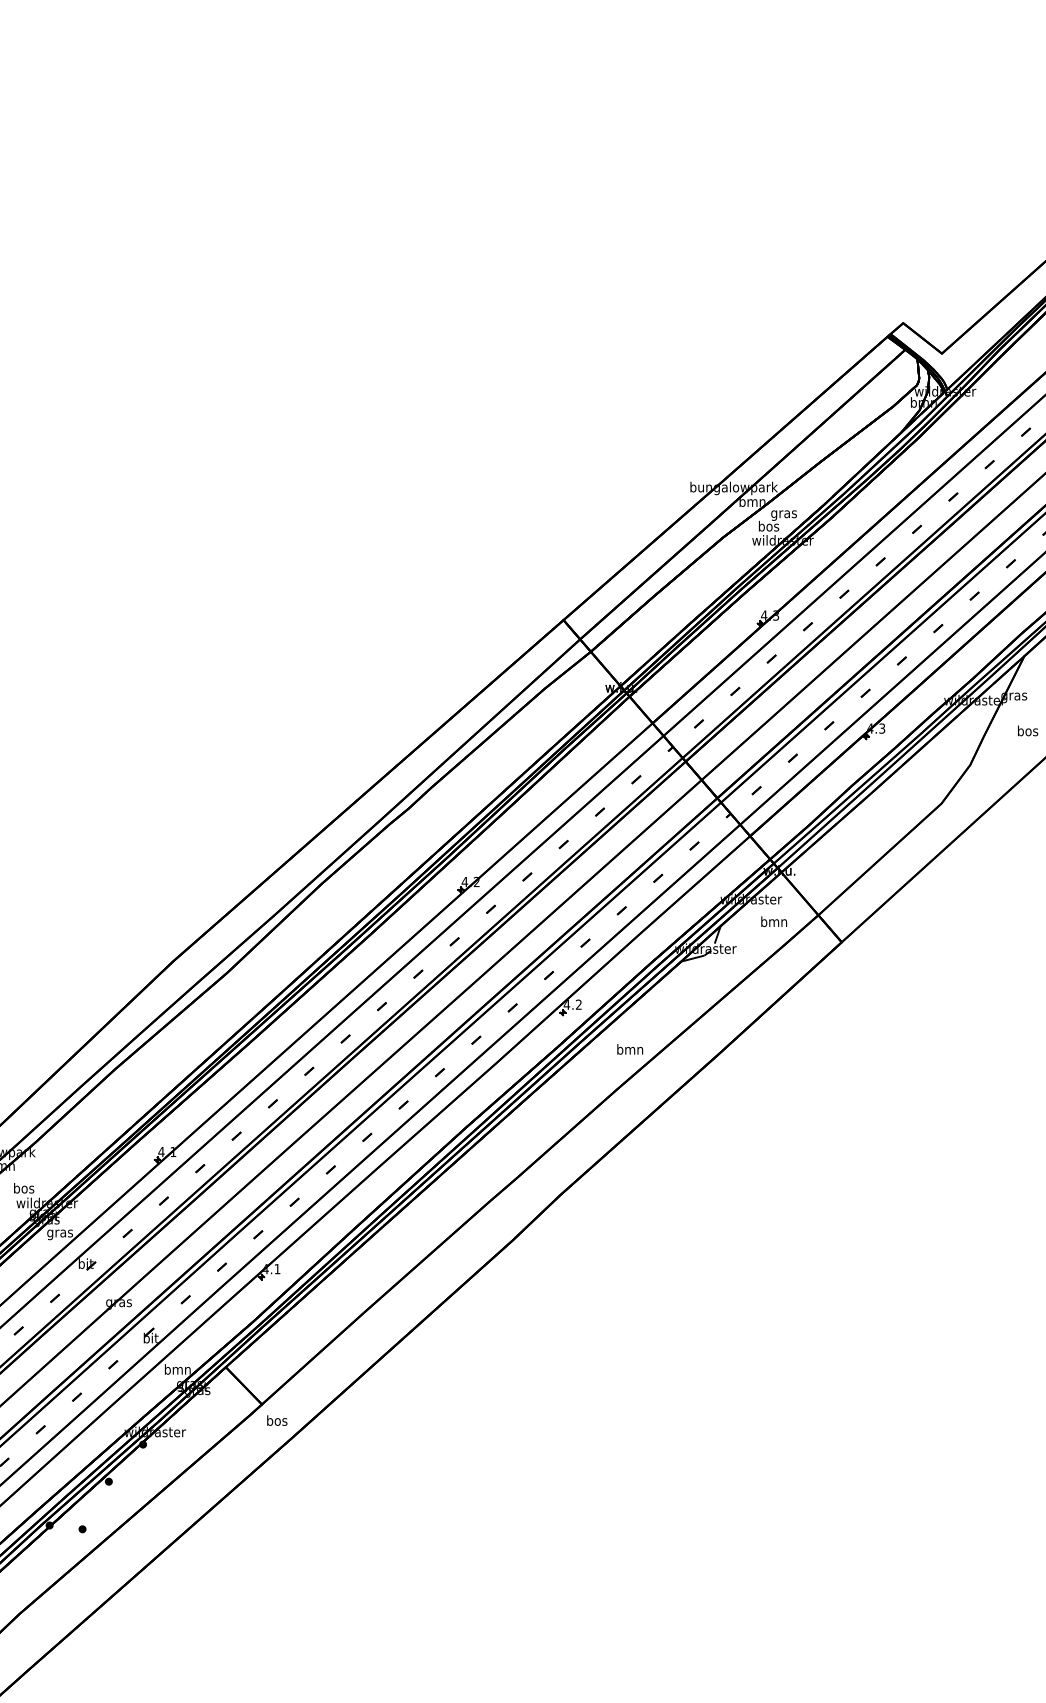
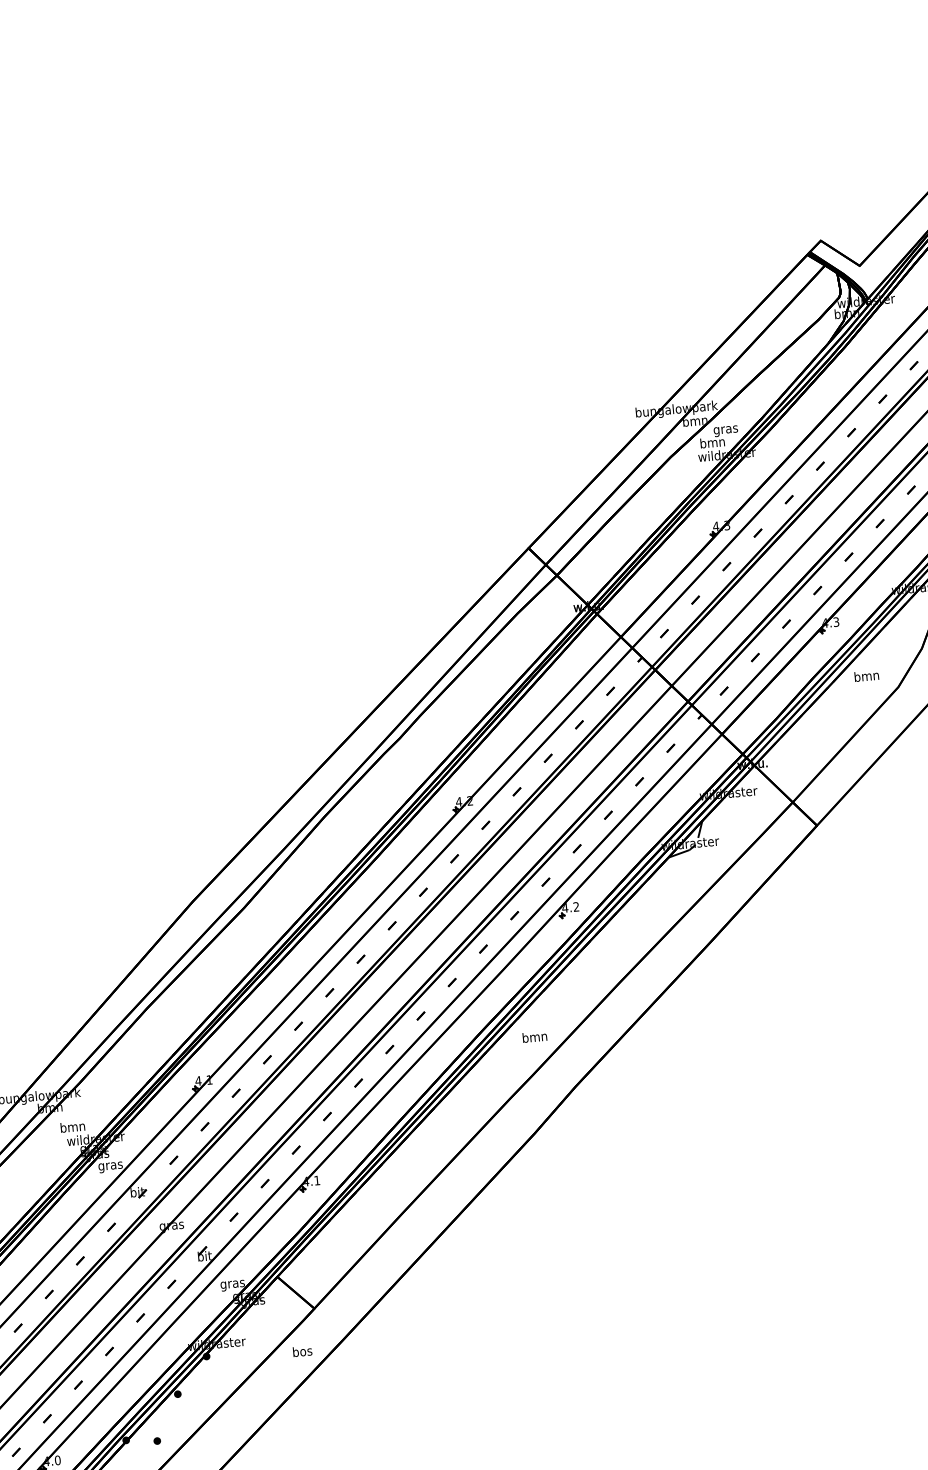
text: (768, 525) -> (712, 441), bos -> bmn
text: (774, 921) -> (867, 675), moved
text: (630, 1049) -> (535, 1037), moved
text: (23, 1187) -> (72, 1126), bos -> bmn
text: (177, 1370) -> (232, 1284), bmn -> gras
text: (277, 1420) -> (302, 1351), moved

